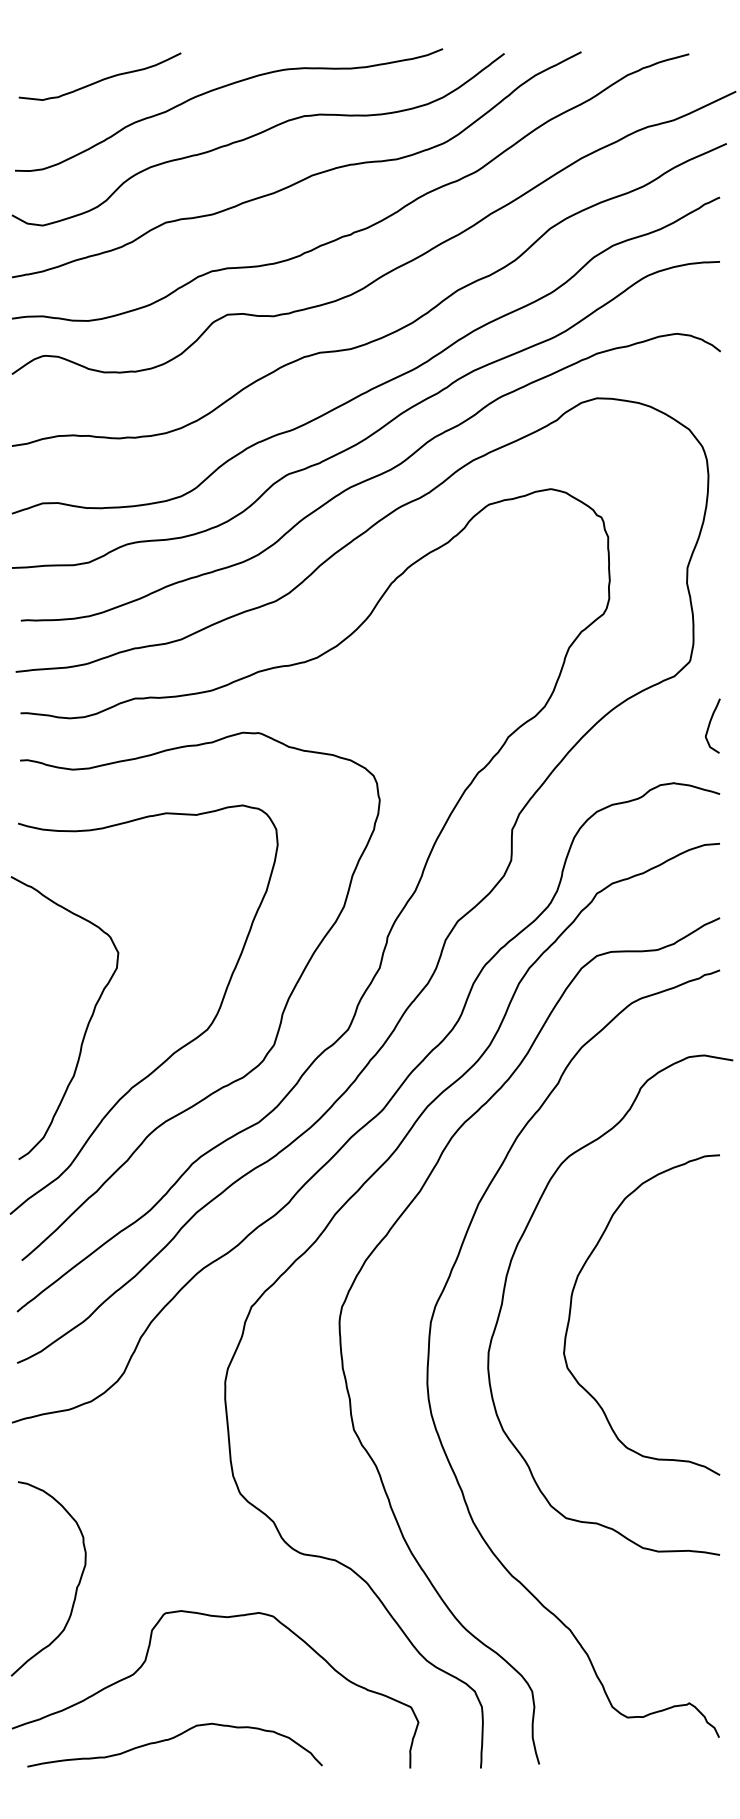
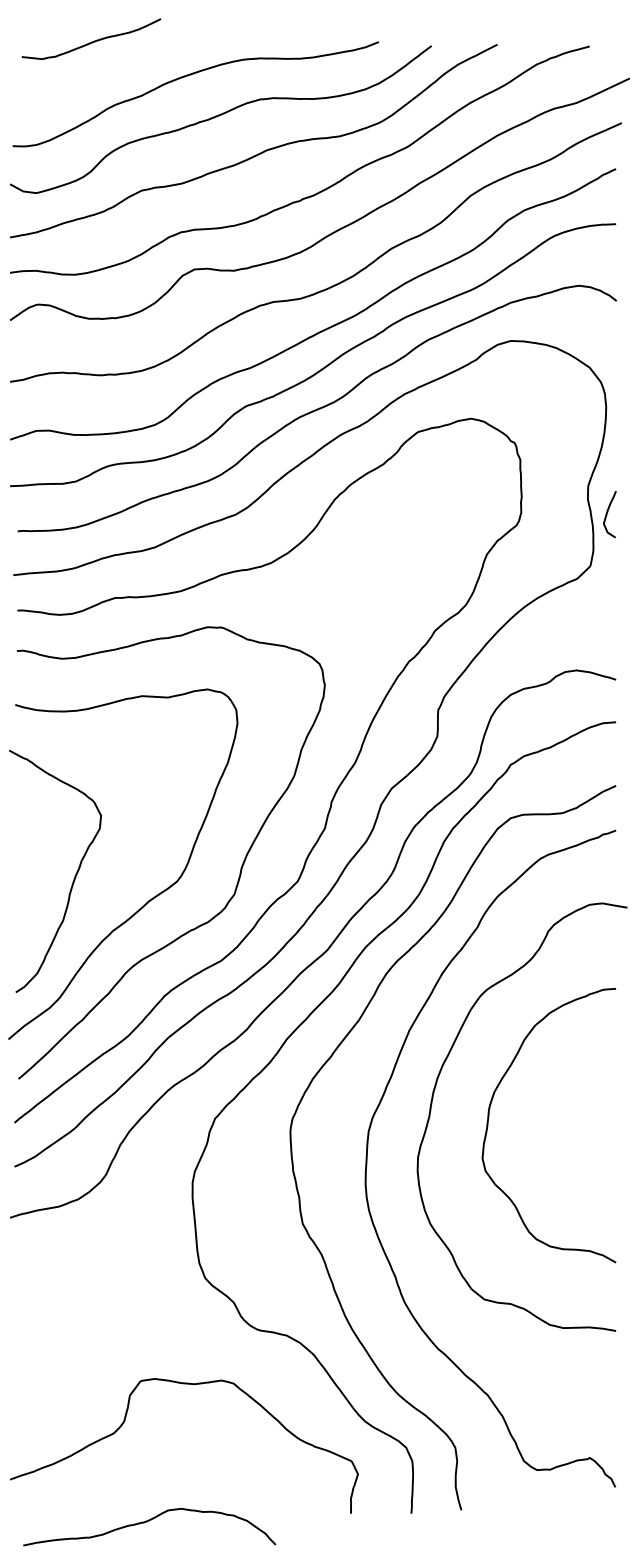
curve: (100, 79) -> (91, 41), moved
curve: (710, 724) -> (607, 513), moved
curve: (76, 1586) -> (65, 1357), removed
curve: (172, 1739) -> (147, 1522), moved

